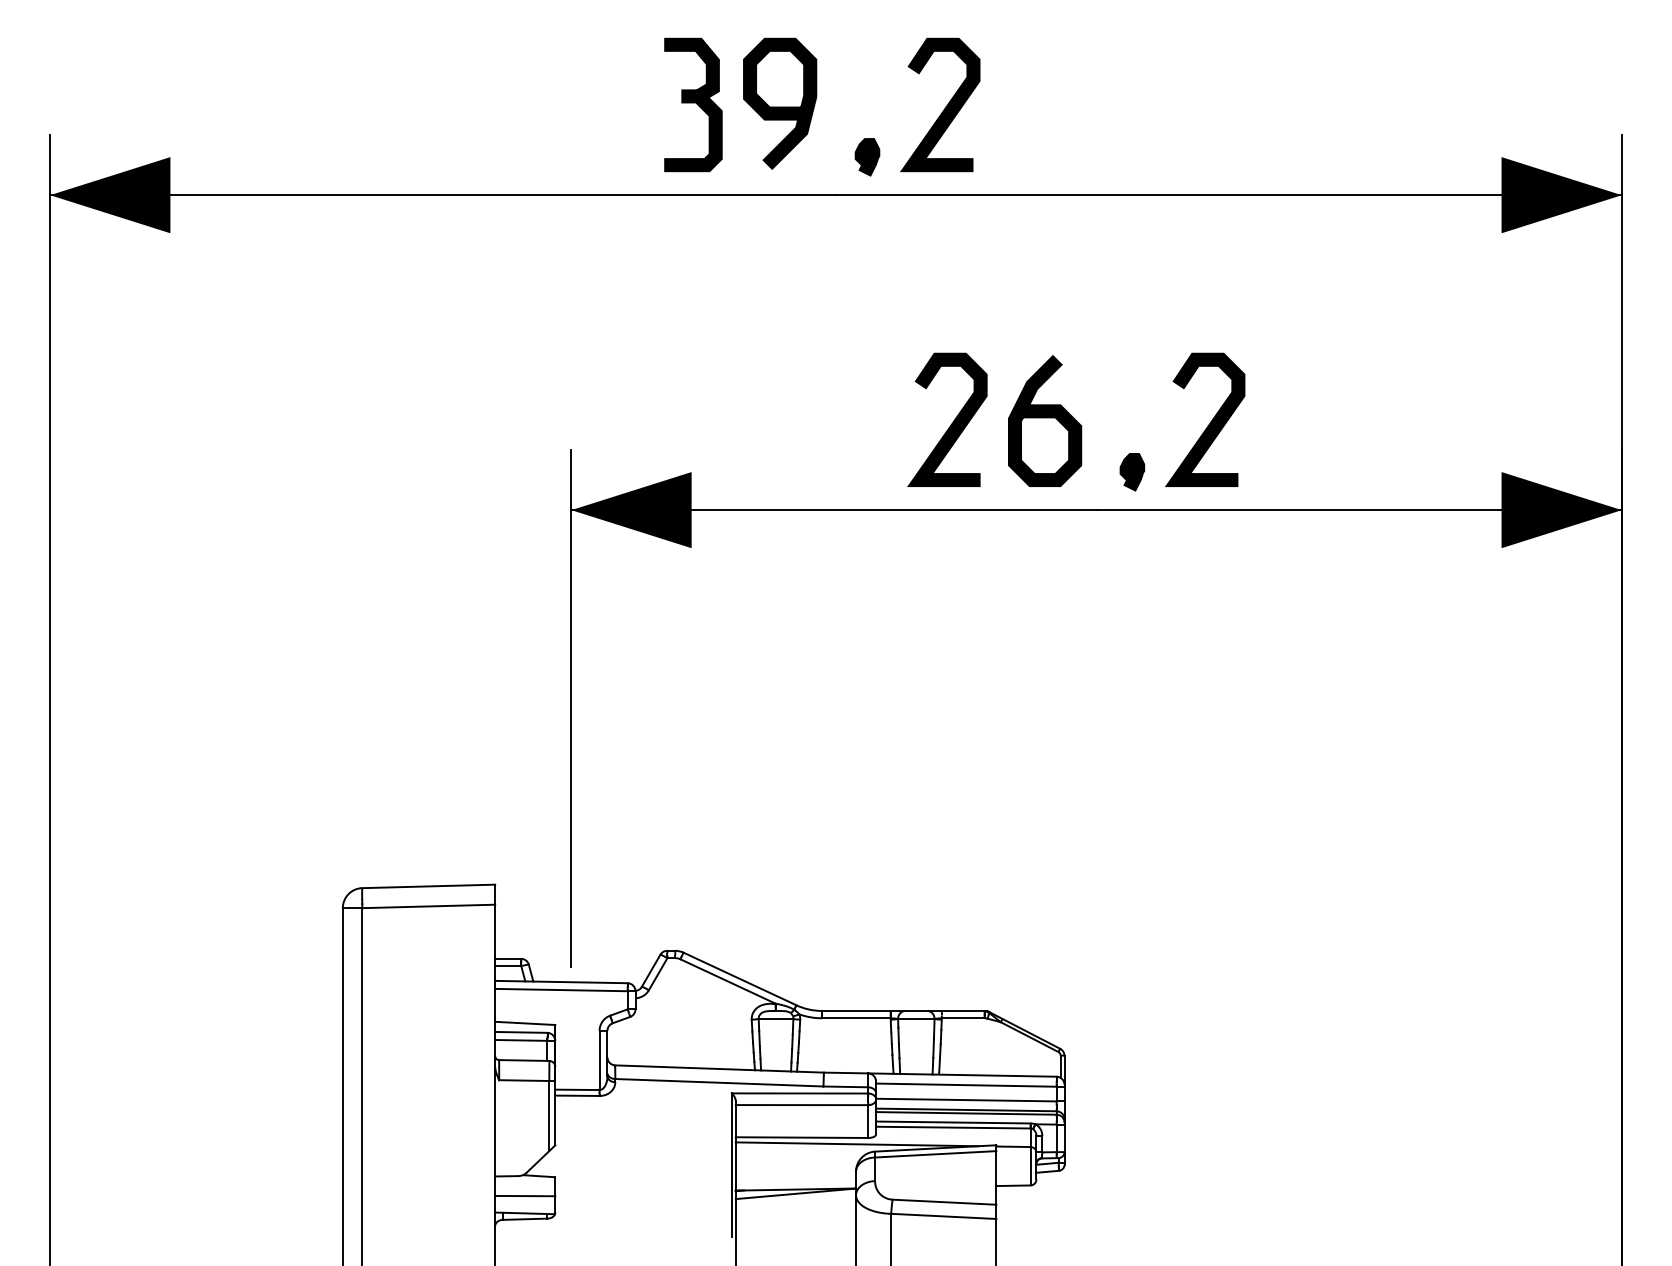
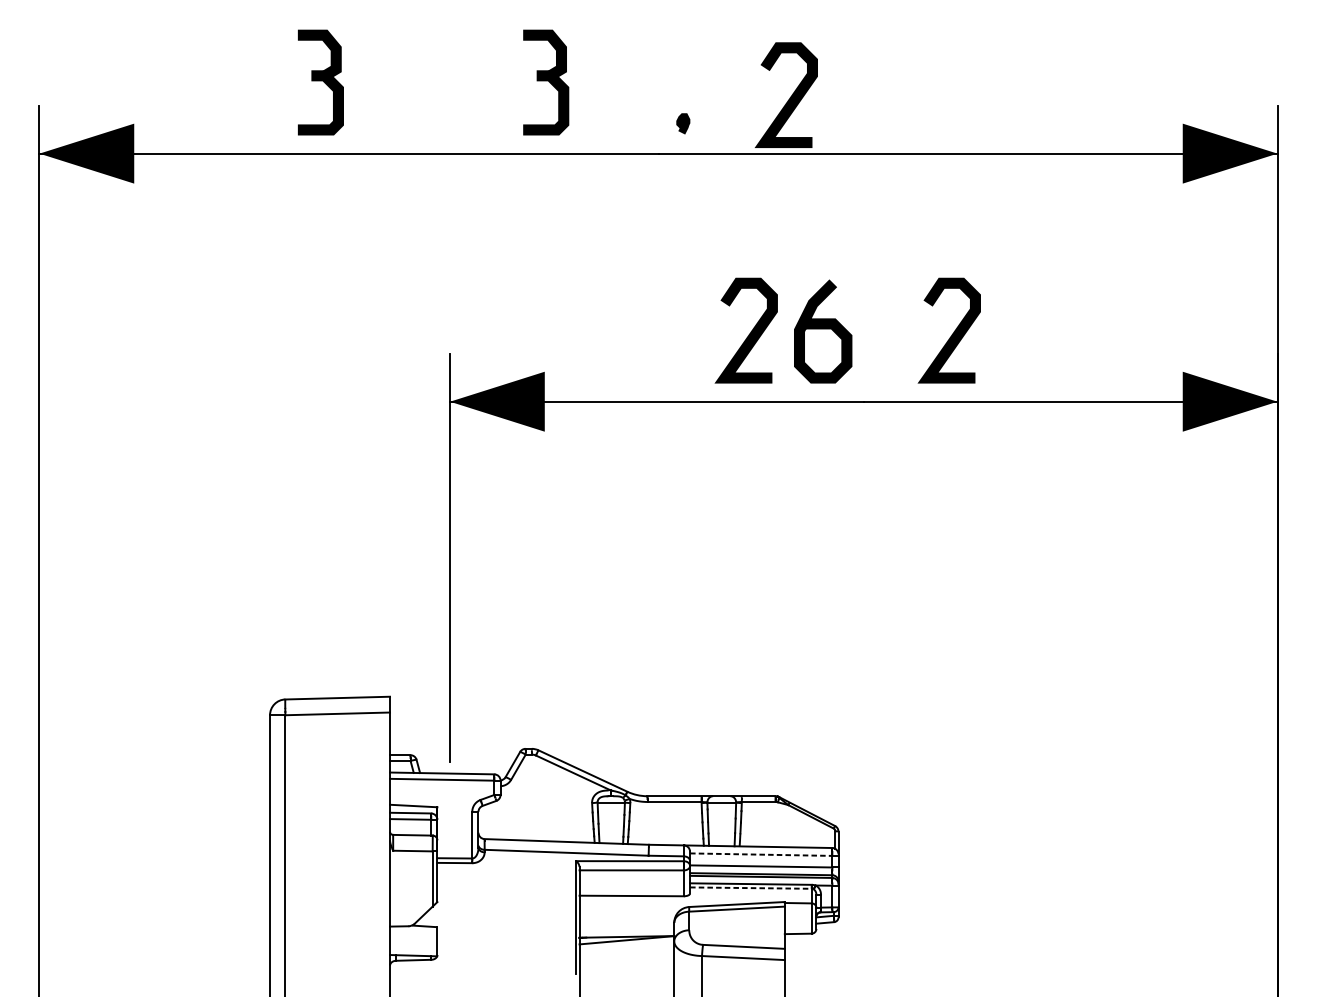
part: (407, 104) -> (320, 82), added
curve: (780, 106) -> (614, 83), removed
curve: (945, 106) -> (790, 96), moved
part: (867, 157) -> (683, 123), size x0.7
part: (1132, 472) -> (892, 372), removed
line: (966, 1085) -> (761, 854), solid -> dashed
line: (953, 1127) -> (751, 888), solid -> dashed
line: (856, 1144) -> (674, 901), removed
line: (525, 1195) -> (413, 941), removed

